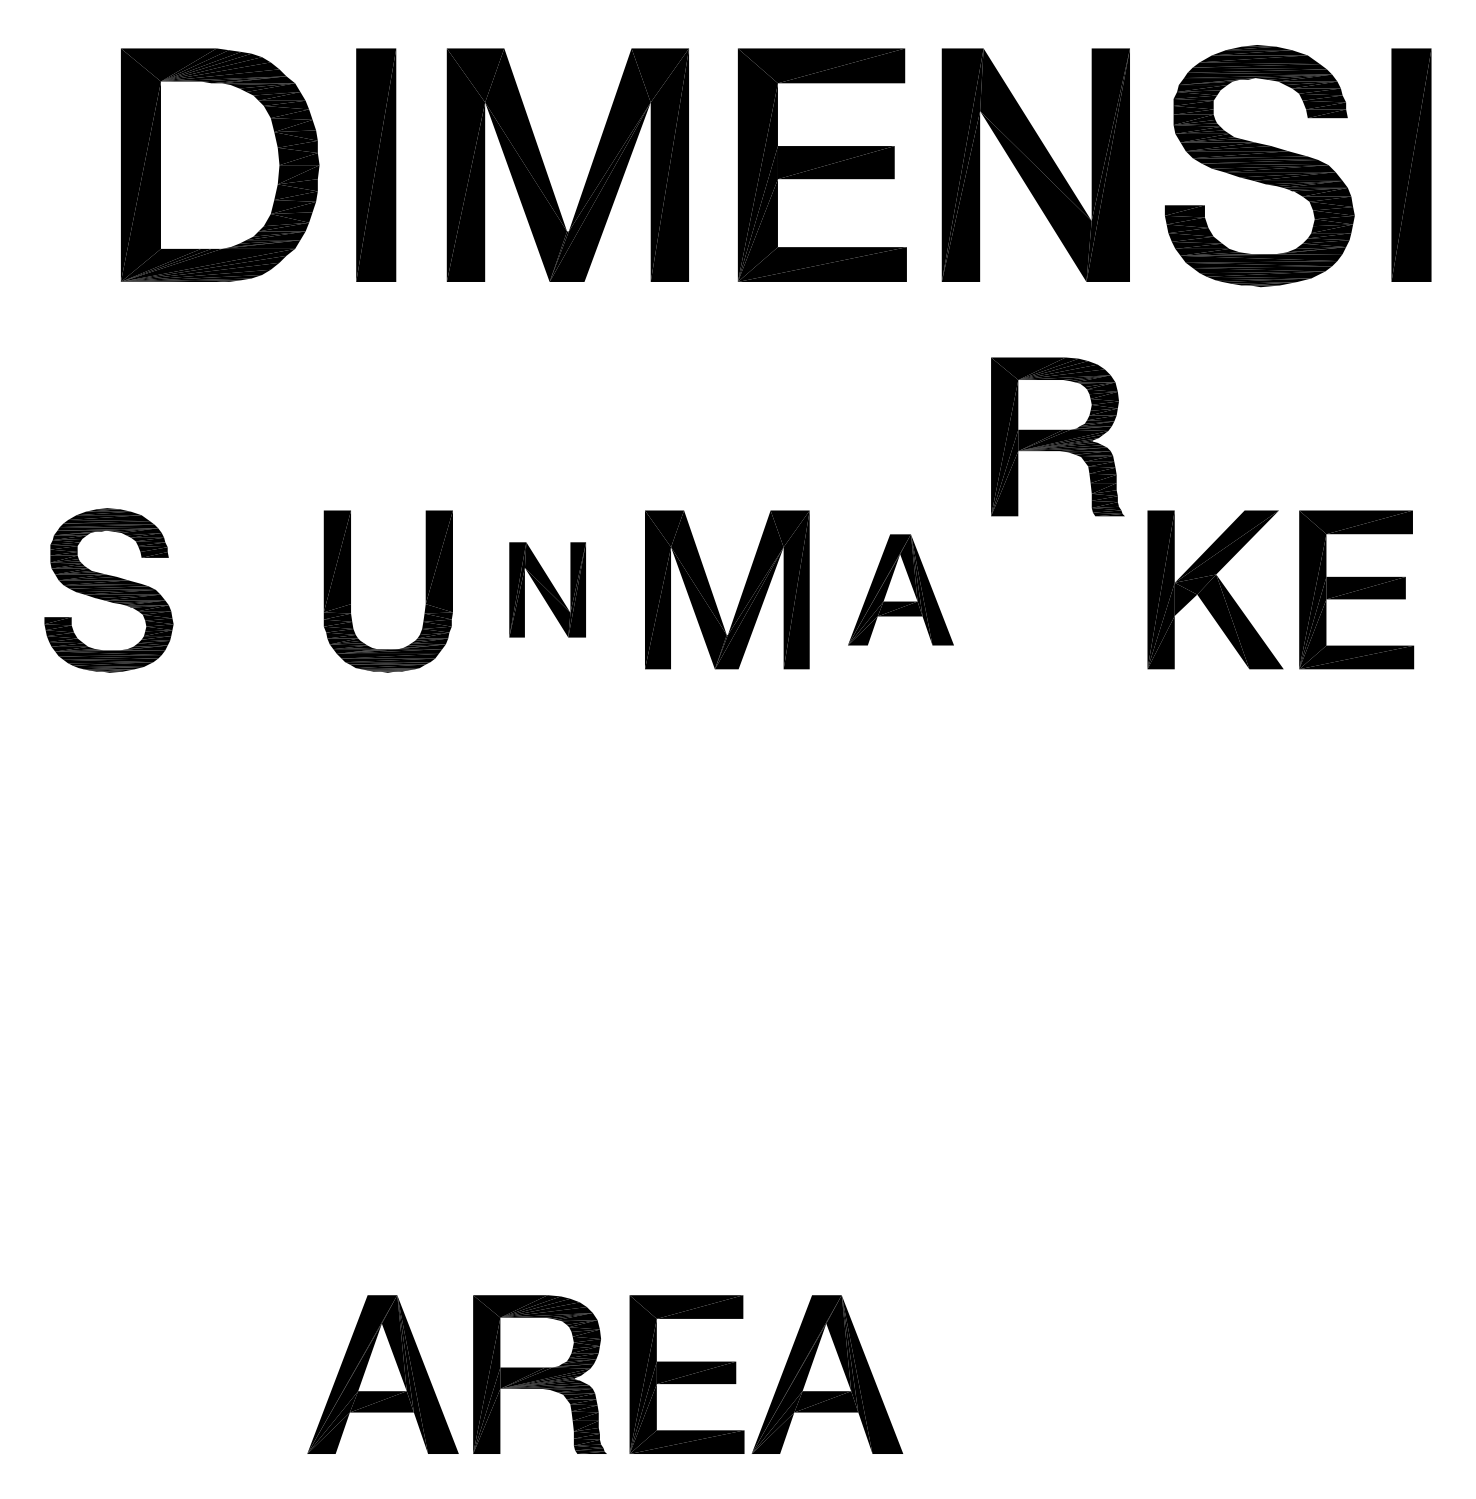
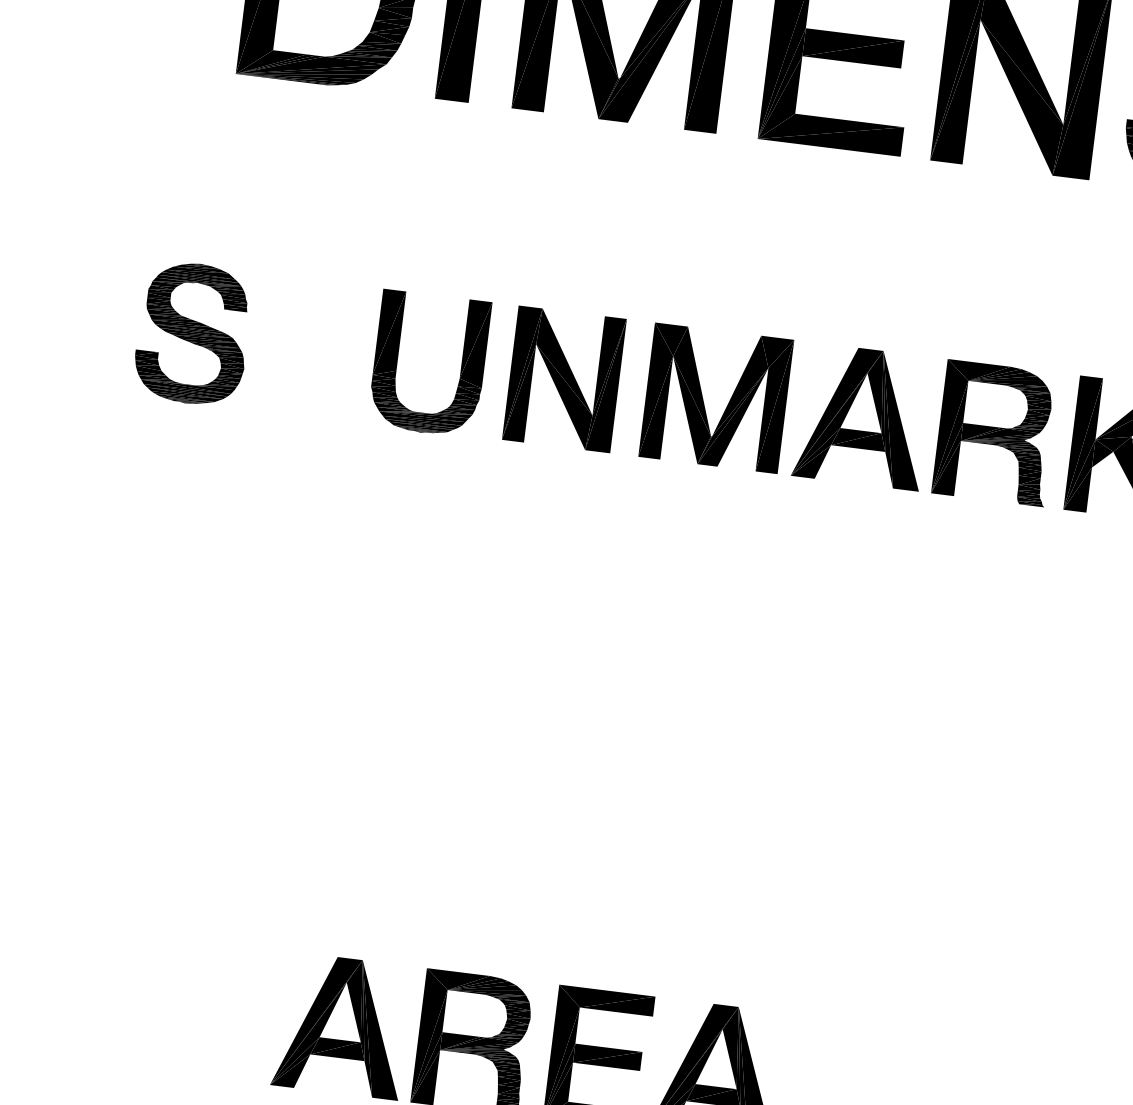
part: (1057, 436) -> (995, 432), moved
part: (547, 589) -> (564, 379), size x1.67
part: (900, 589) -> (862, 416), size x1.43

